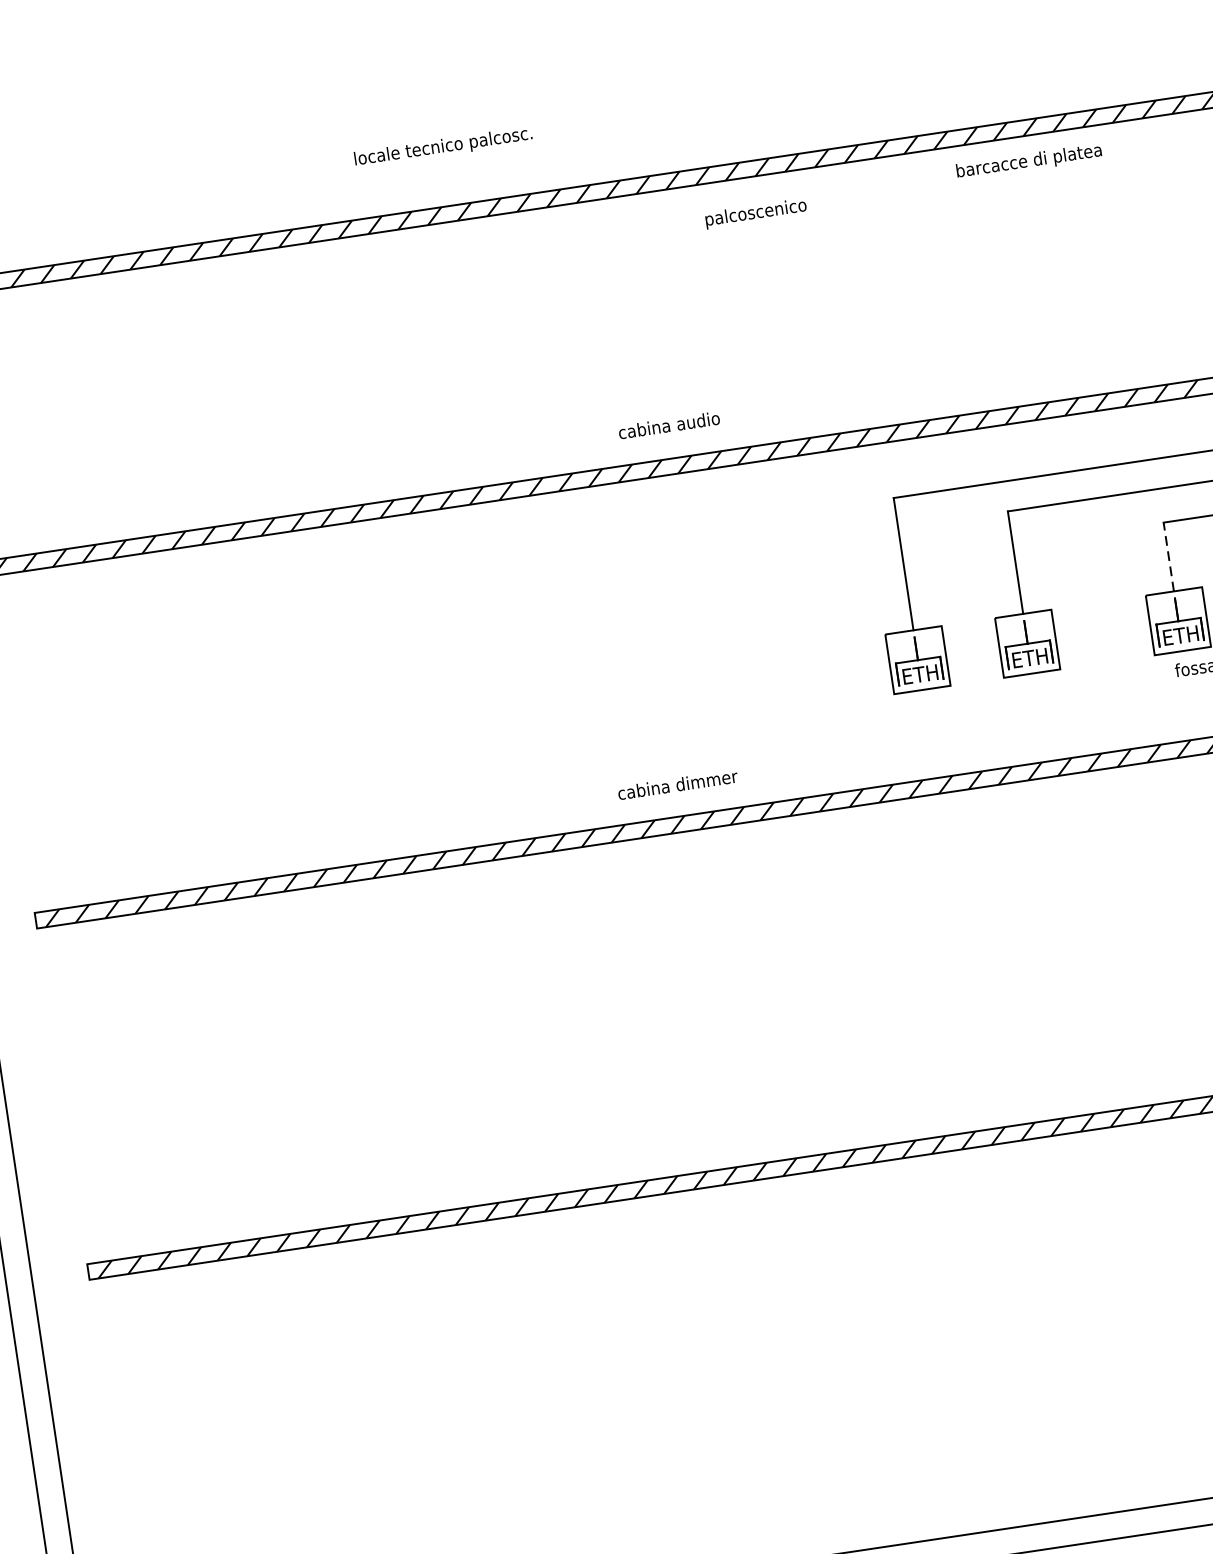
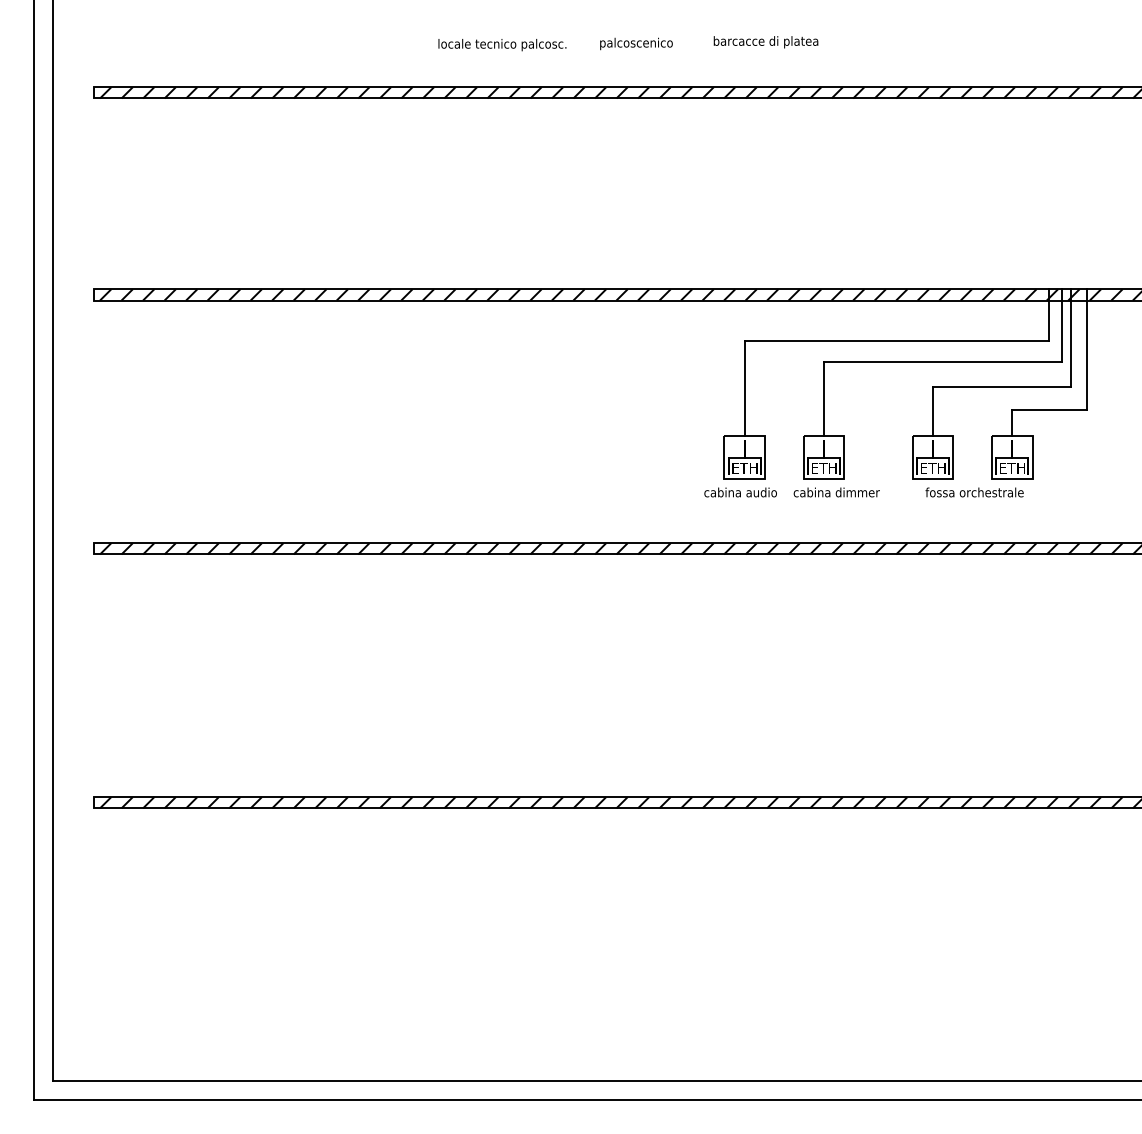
text: (443, 147) -> (502, 45), moved
text: (1028, 162) -> (765, 42), moved
text: (756, 212) -> (636, 43), moved
text: (668, 425) -> (740, 492), moved
line: (1168, 557) -> (932, 411), dashed -> solid
text: (677, 784) -> (836, 492), moved

